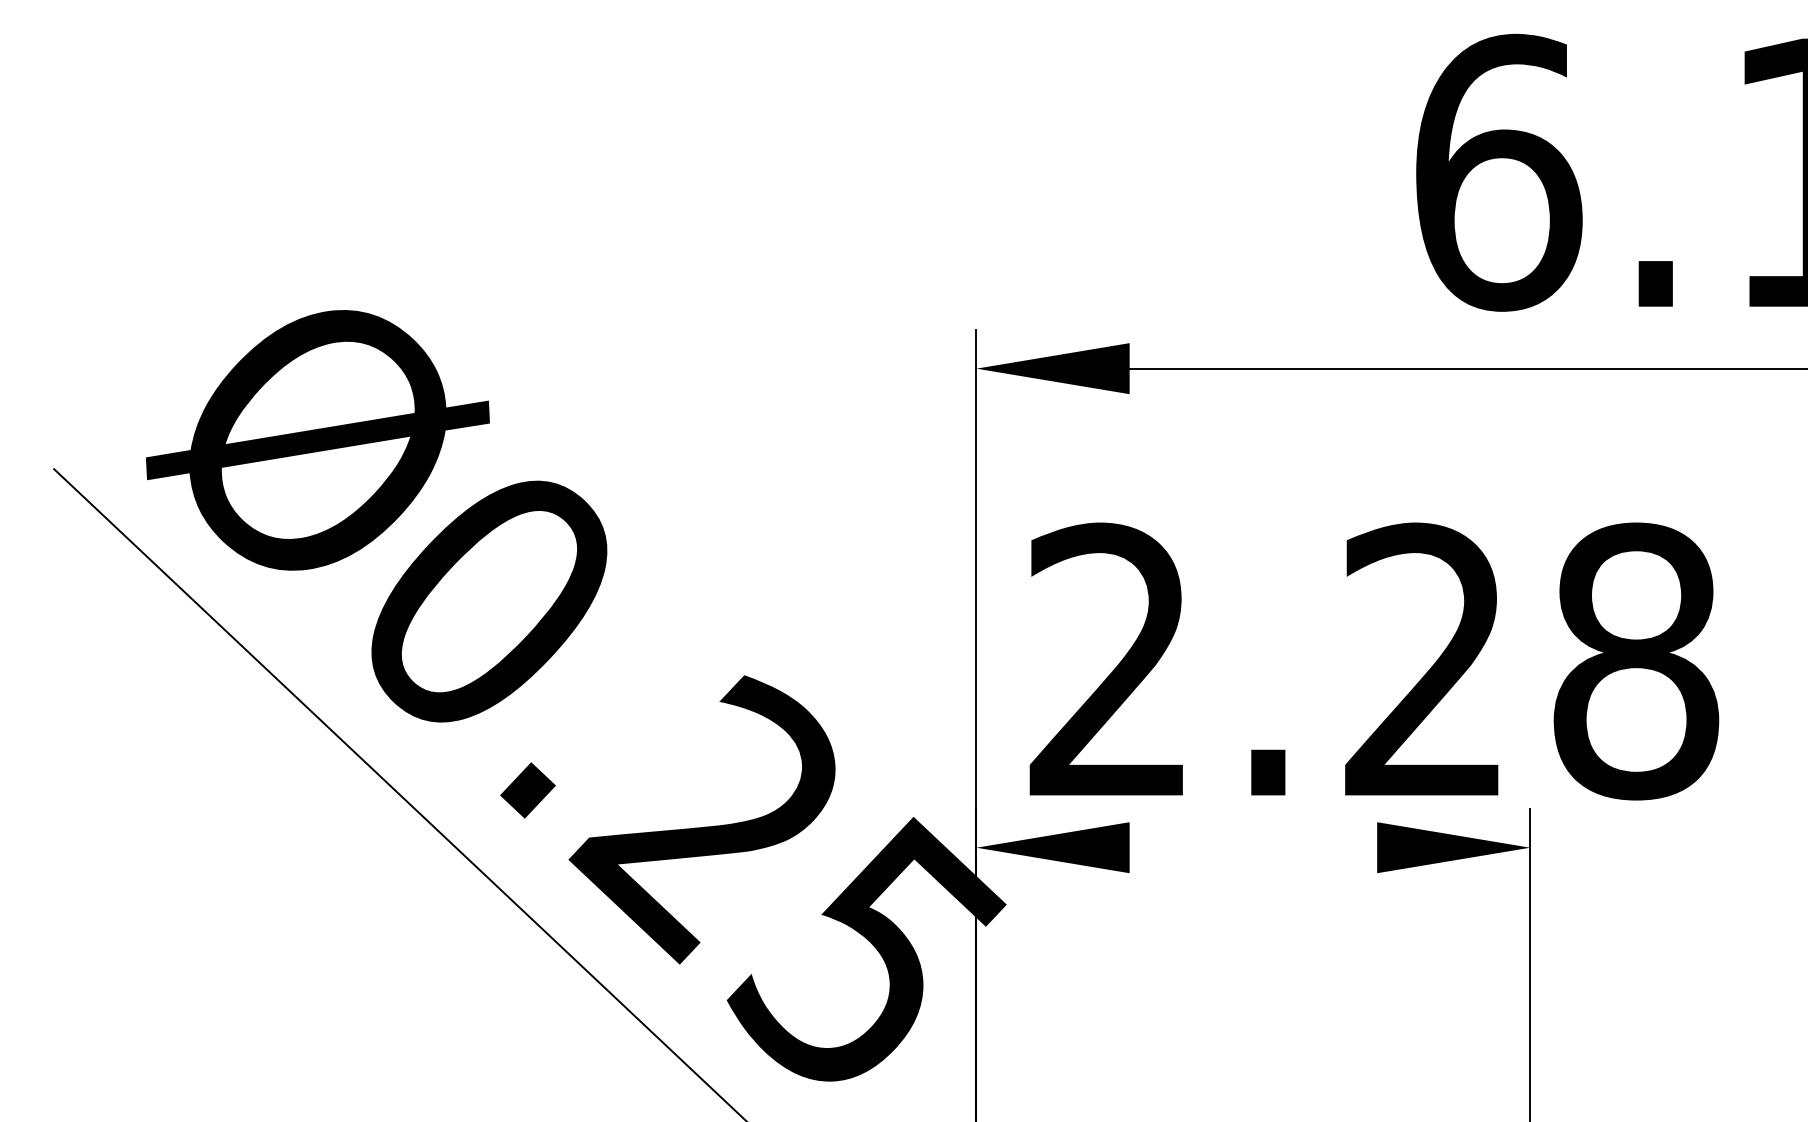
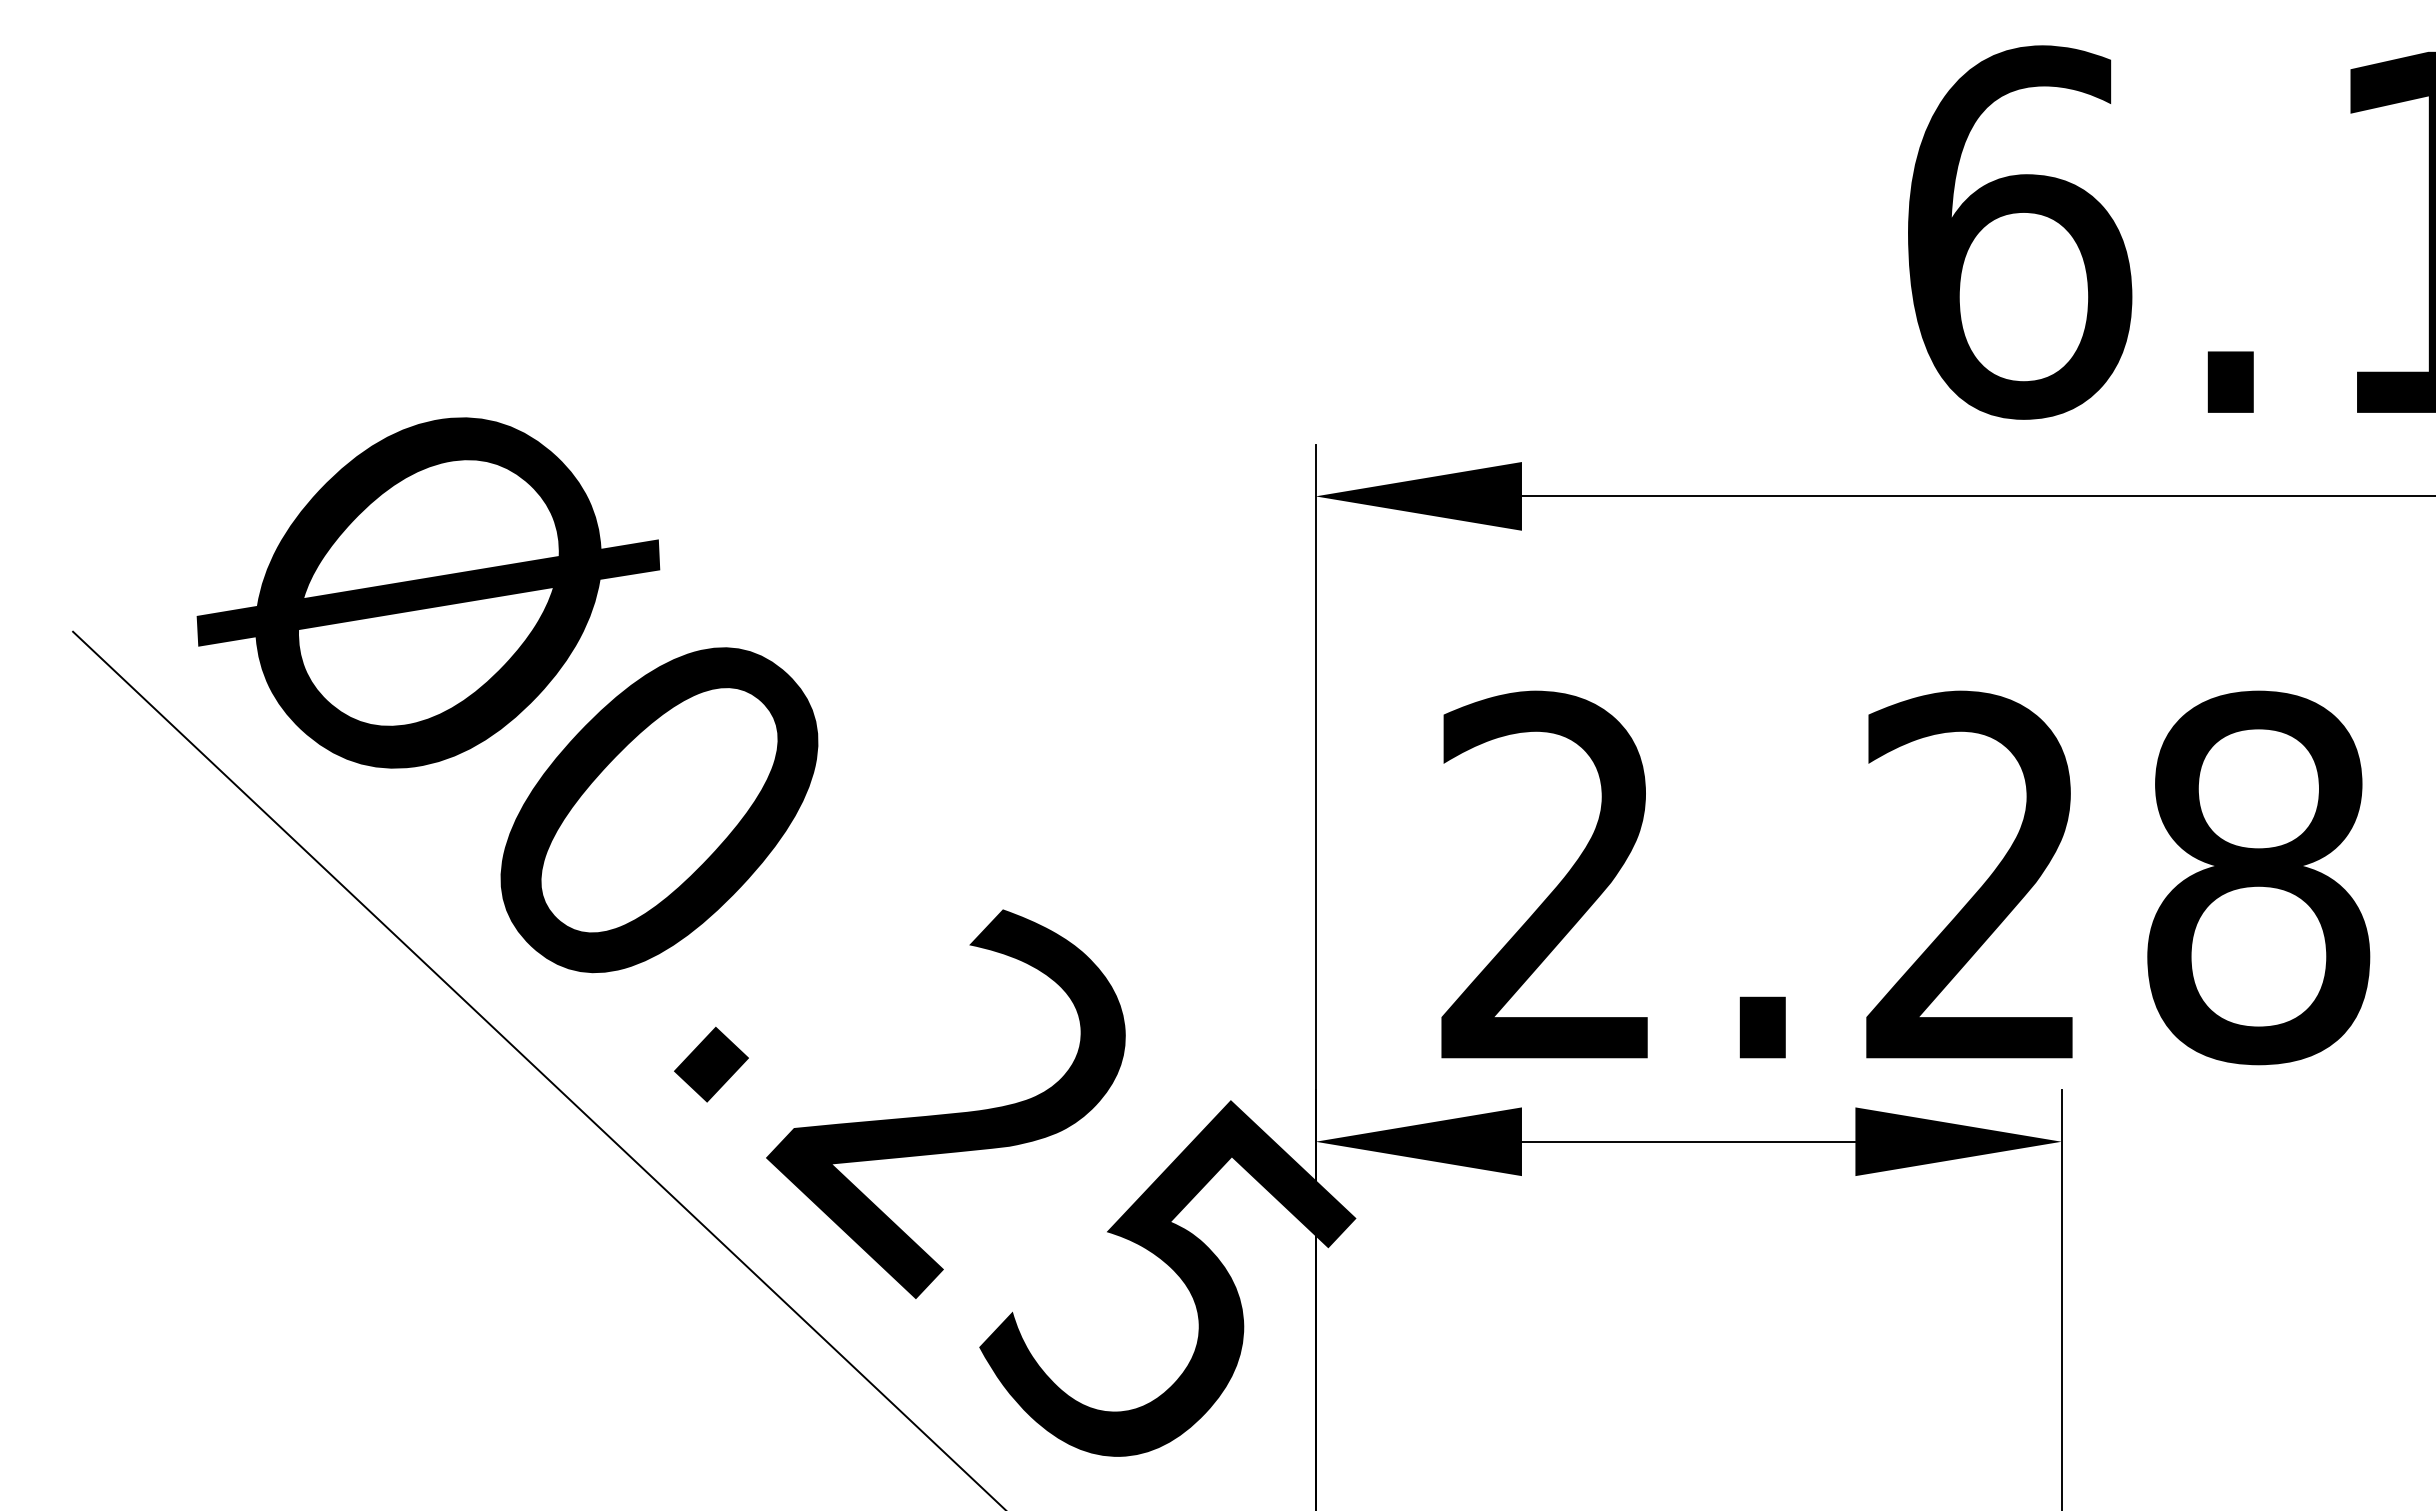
text: (1374, 661) -> (1905, 877), moved
line: (1253, 847) -> (1688, 1141), added

